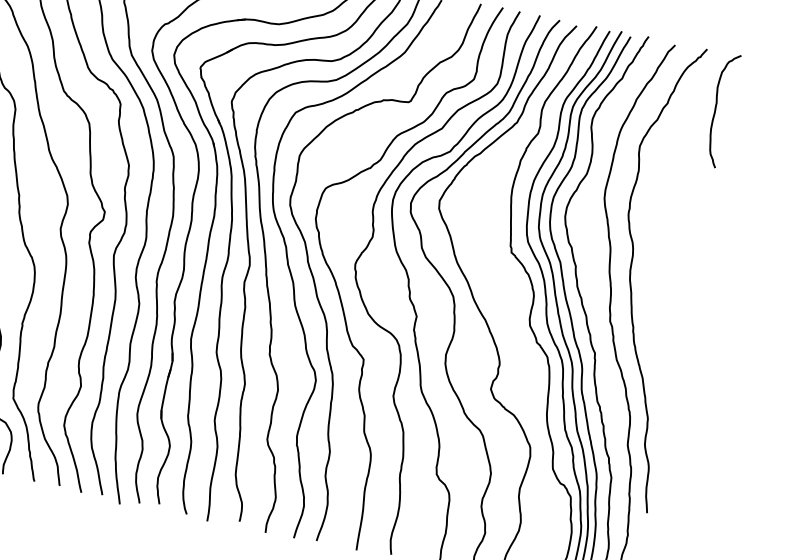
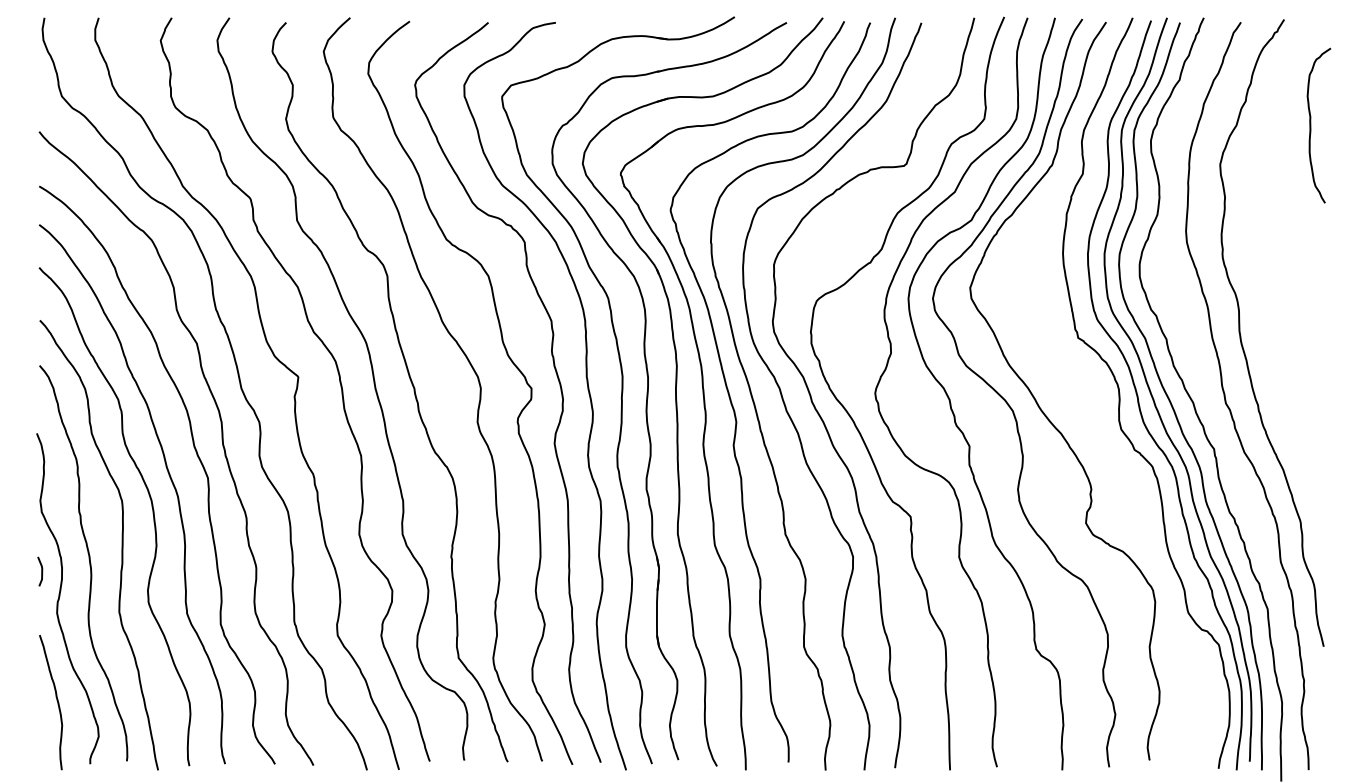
curve: (716, 109) -> (1311, 125), moved

